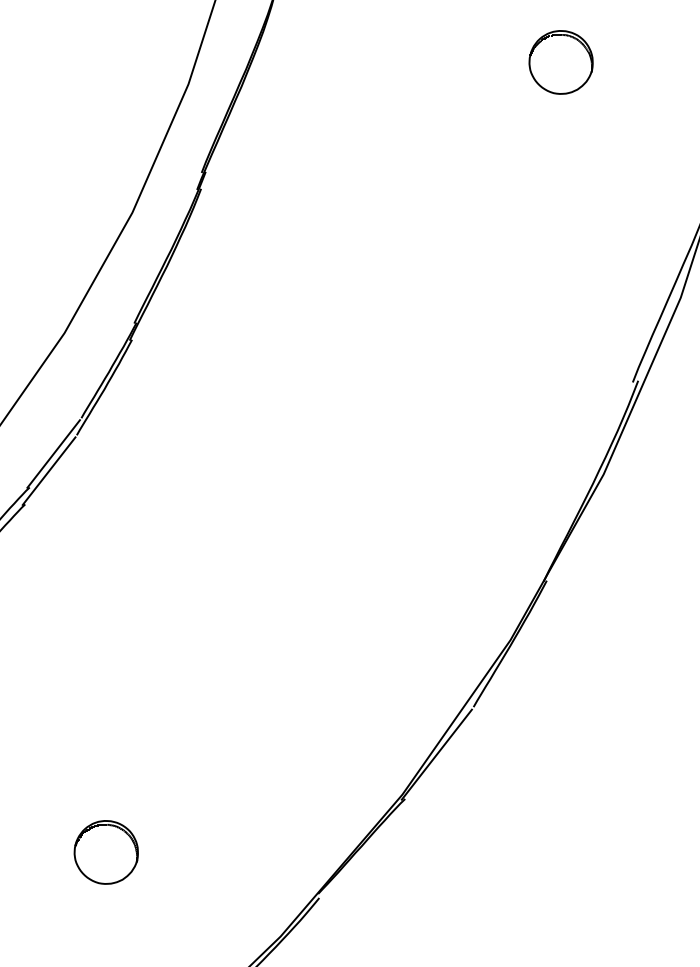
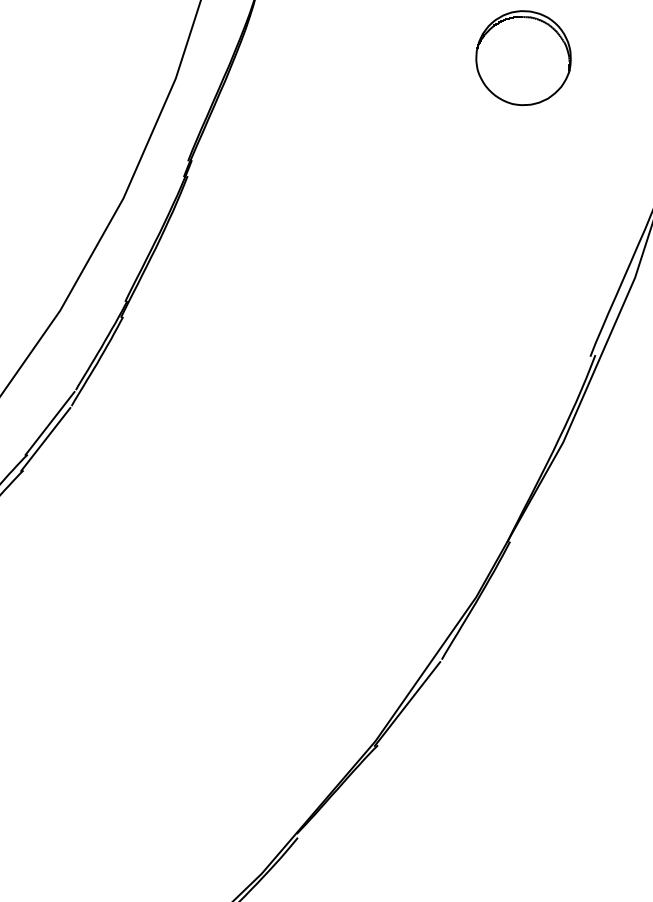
part: (560, 62) -> (522, 58), size x1.6
part: (105, 852) -> (98, 795), removed

